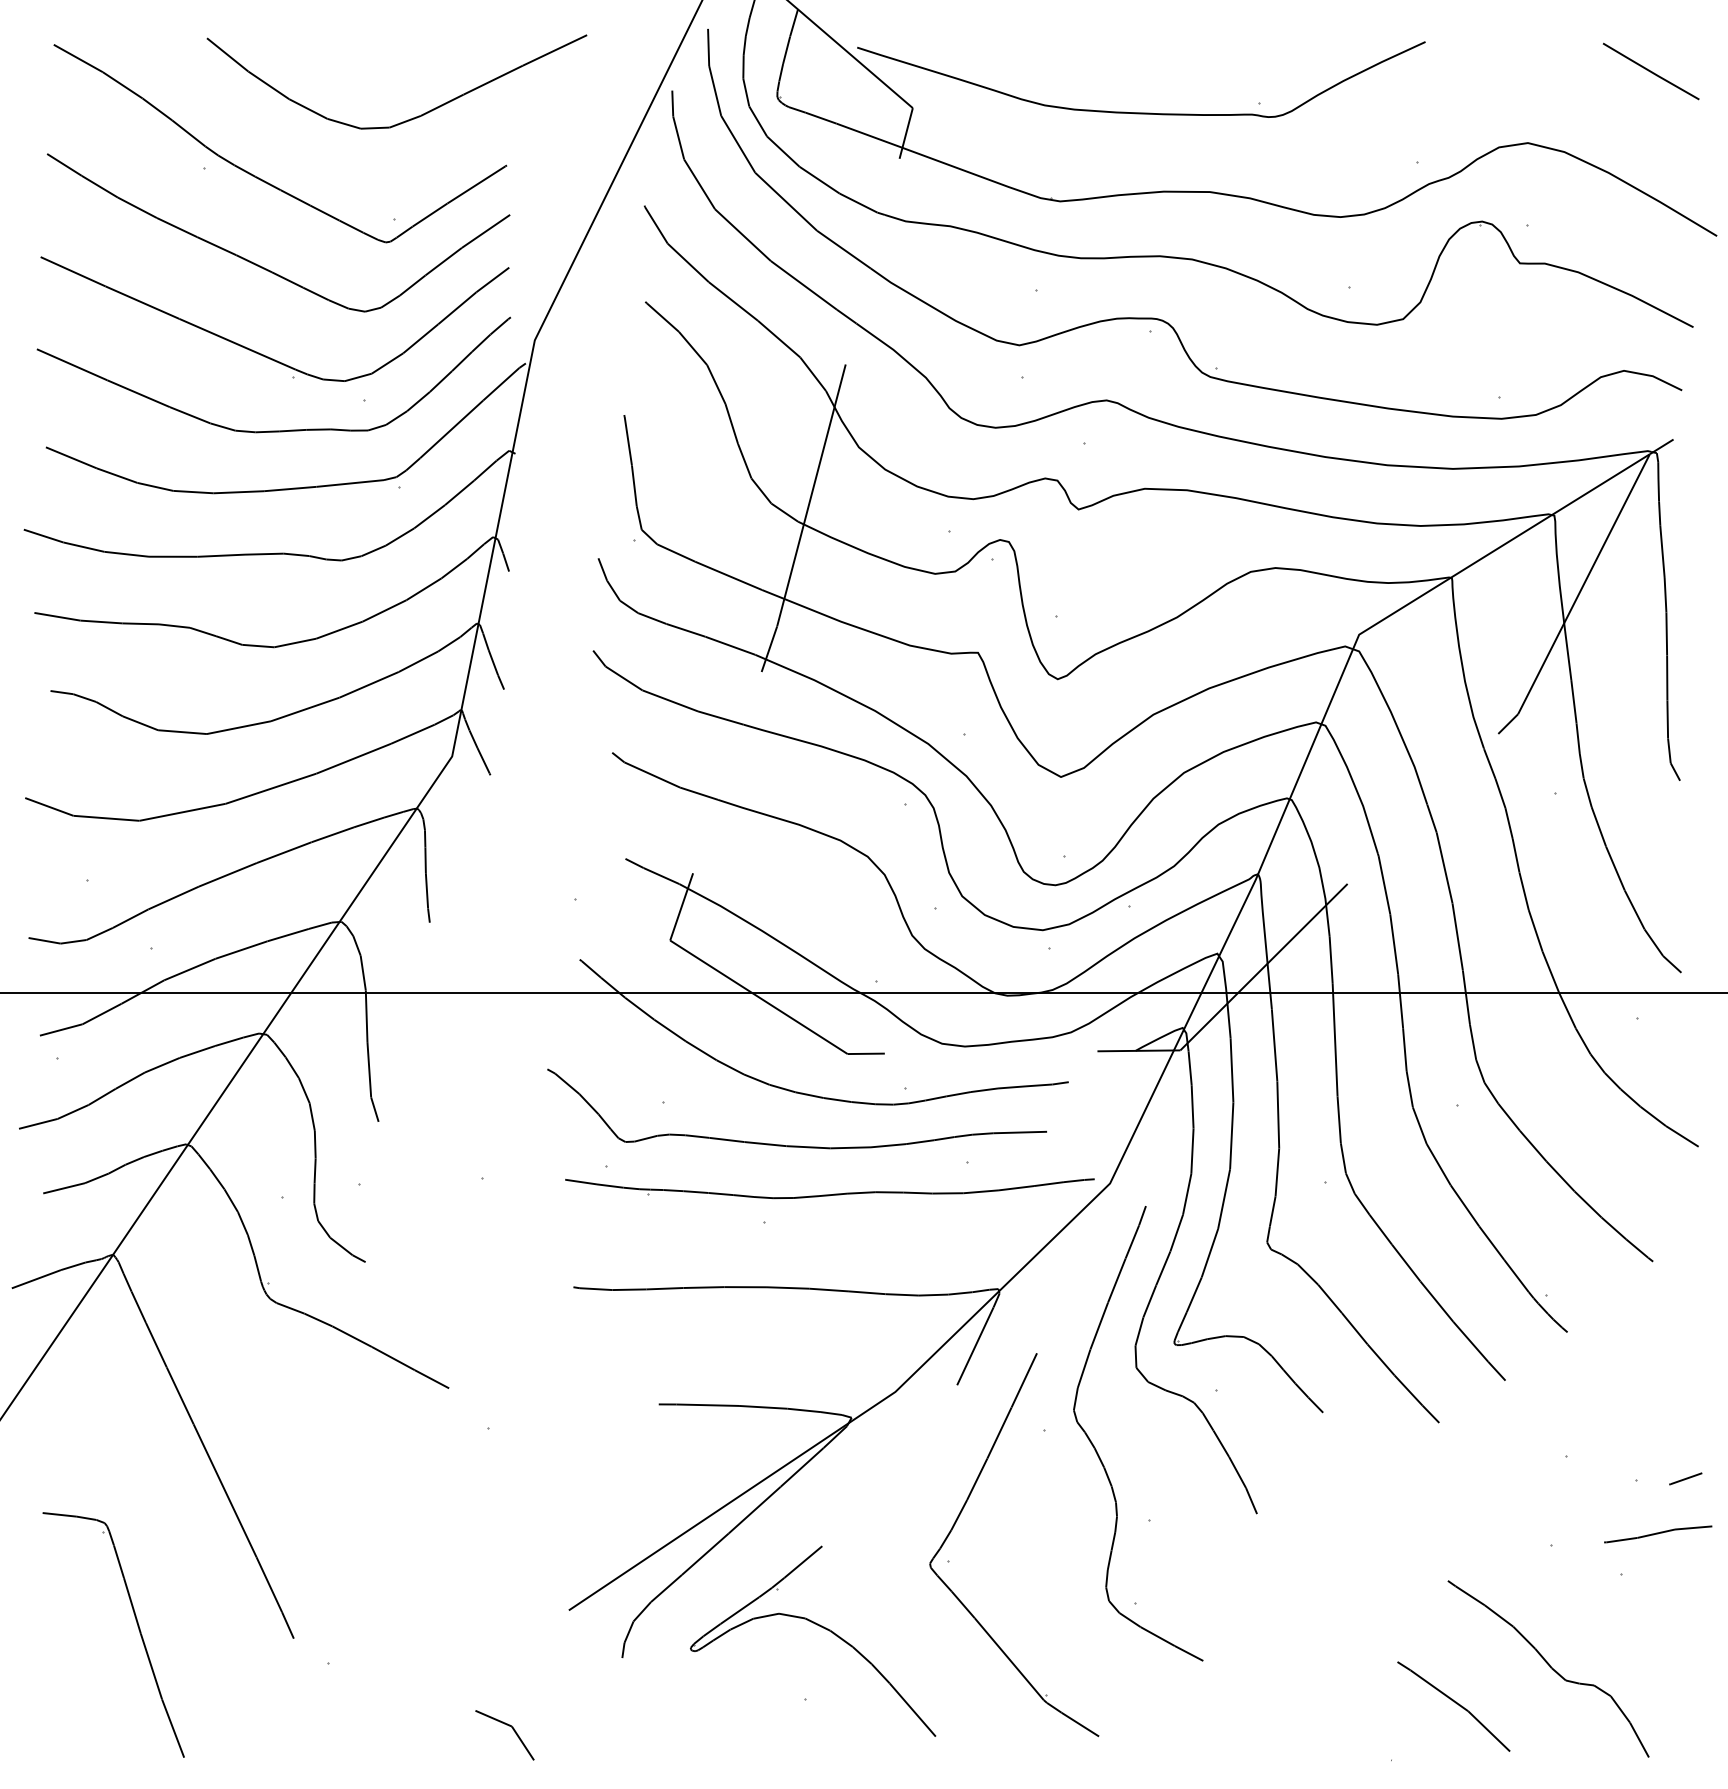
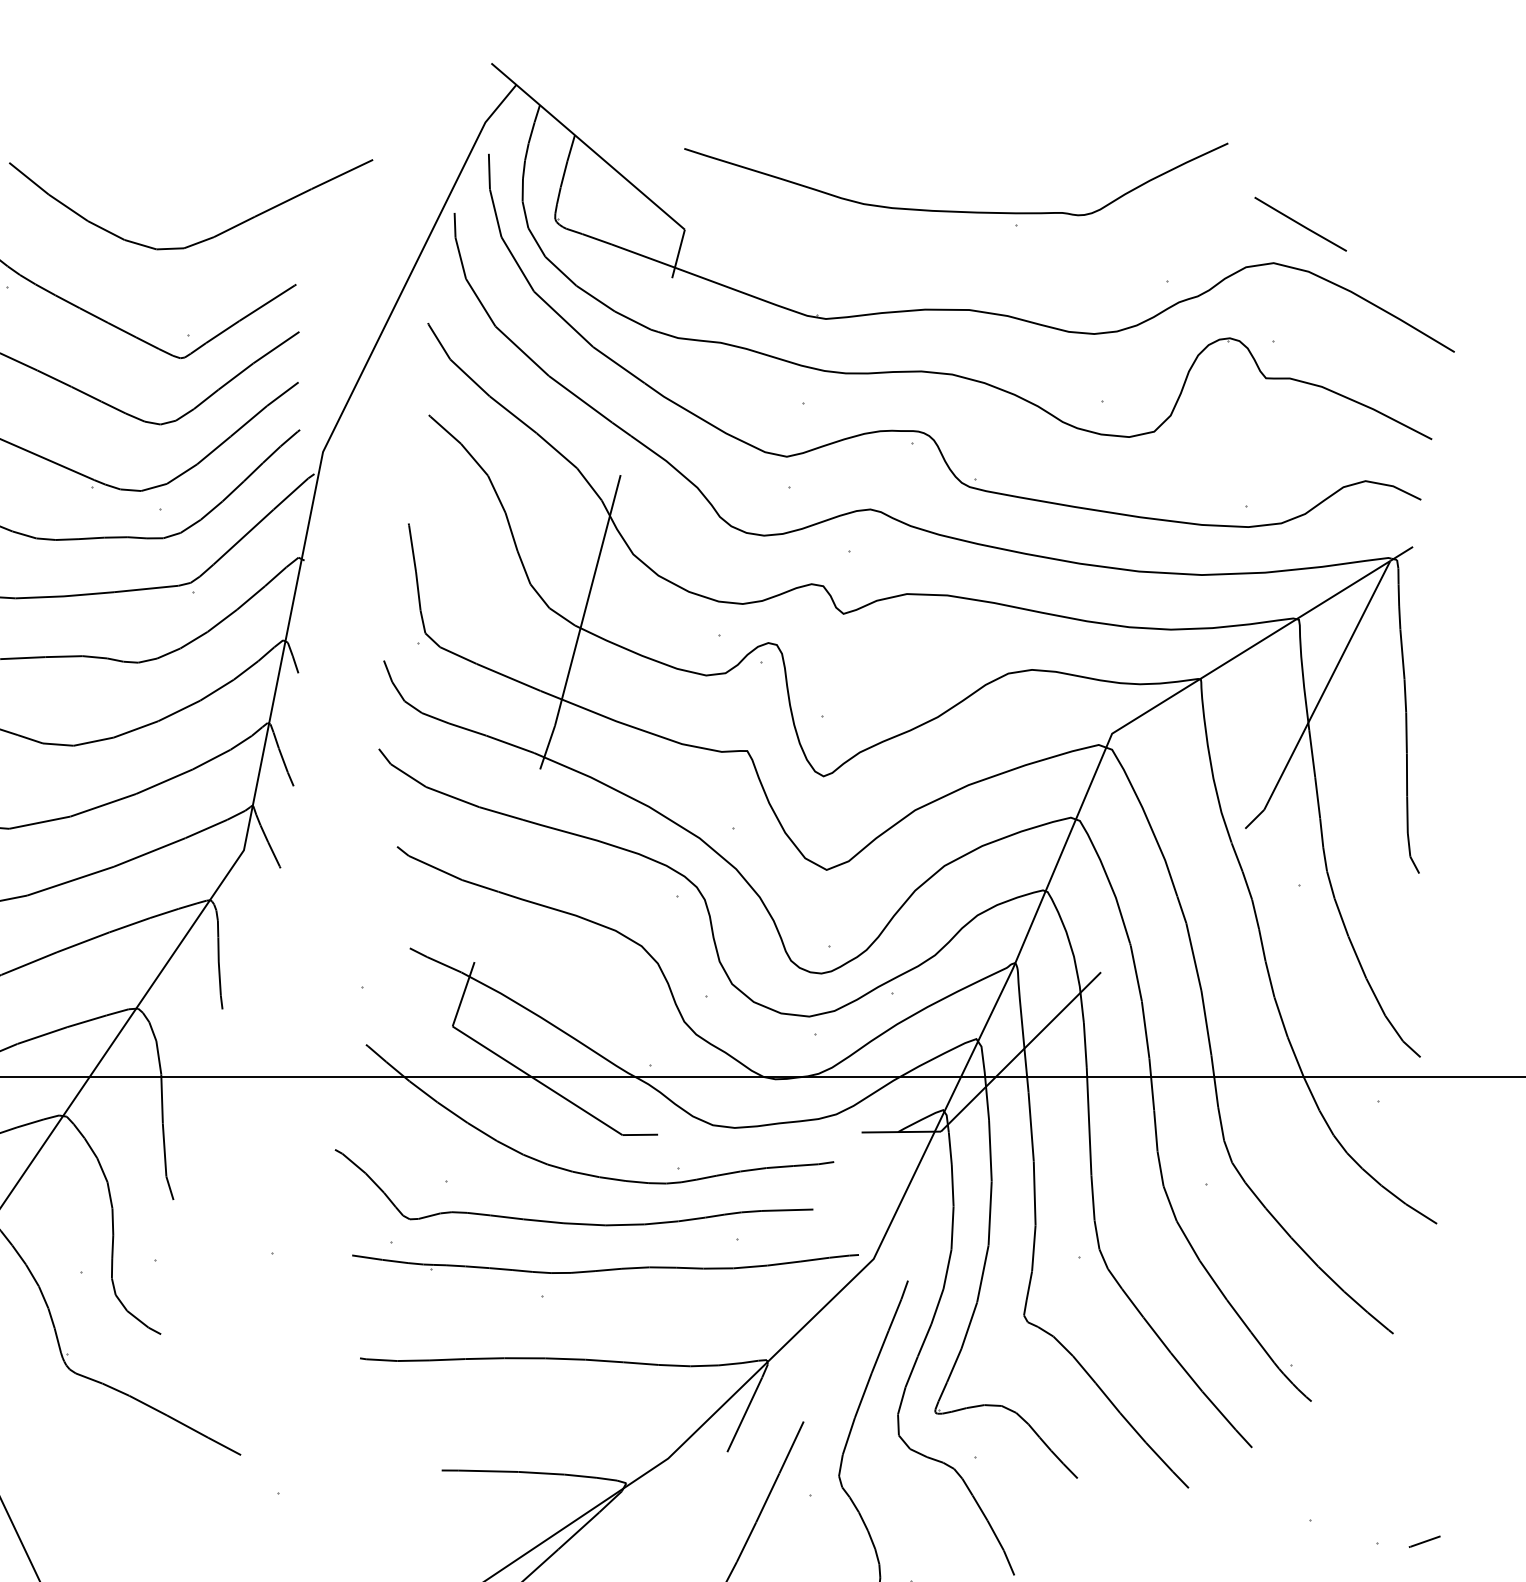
line: (1650, 71) -> (1300, 224), moved
curve: (1141, 112) -> (956, 210), moved

